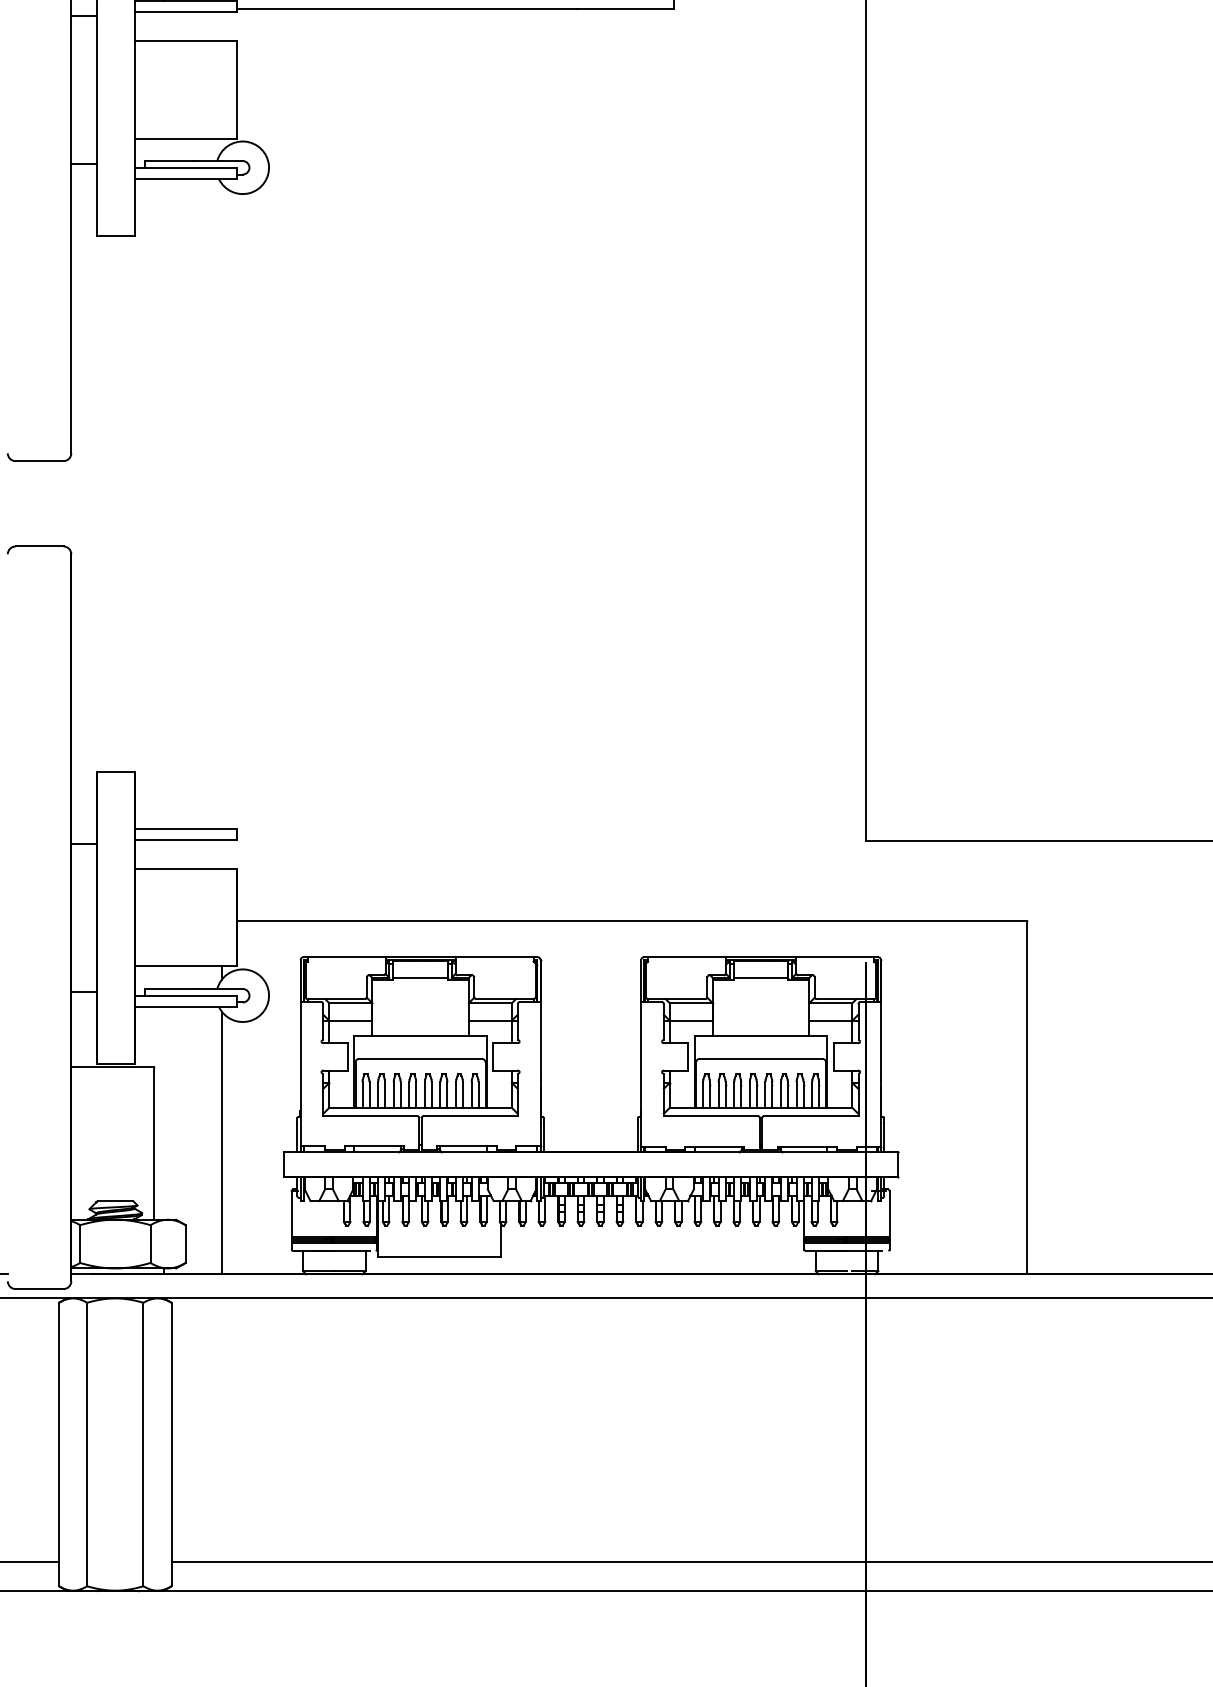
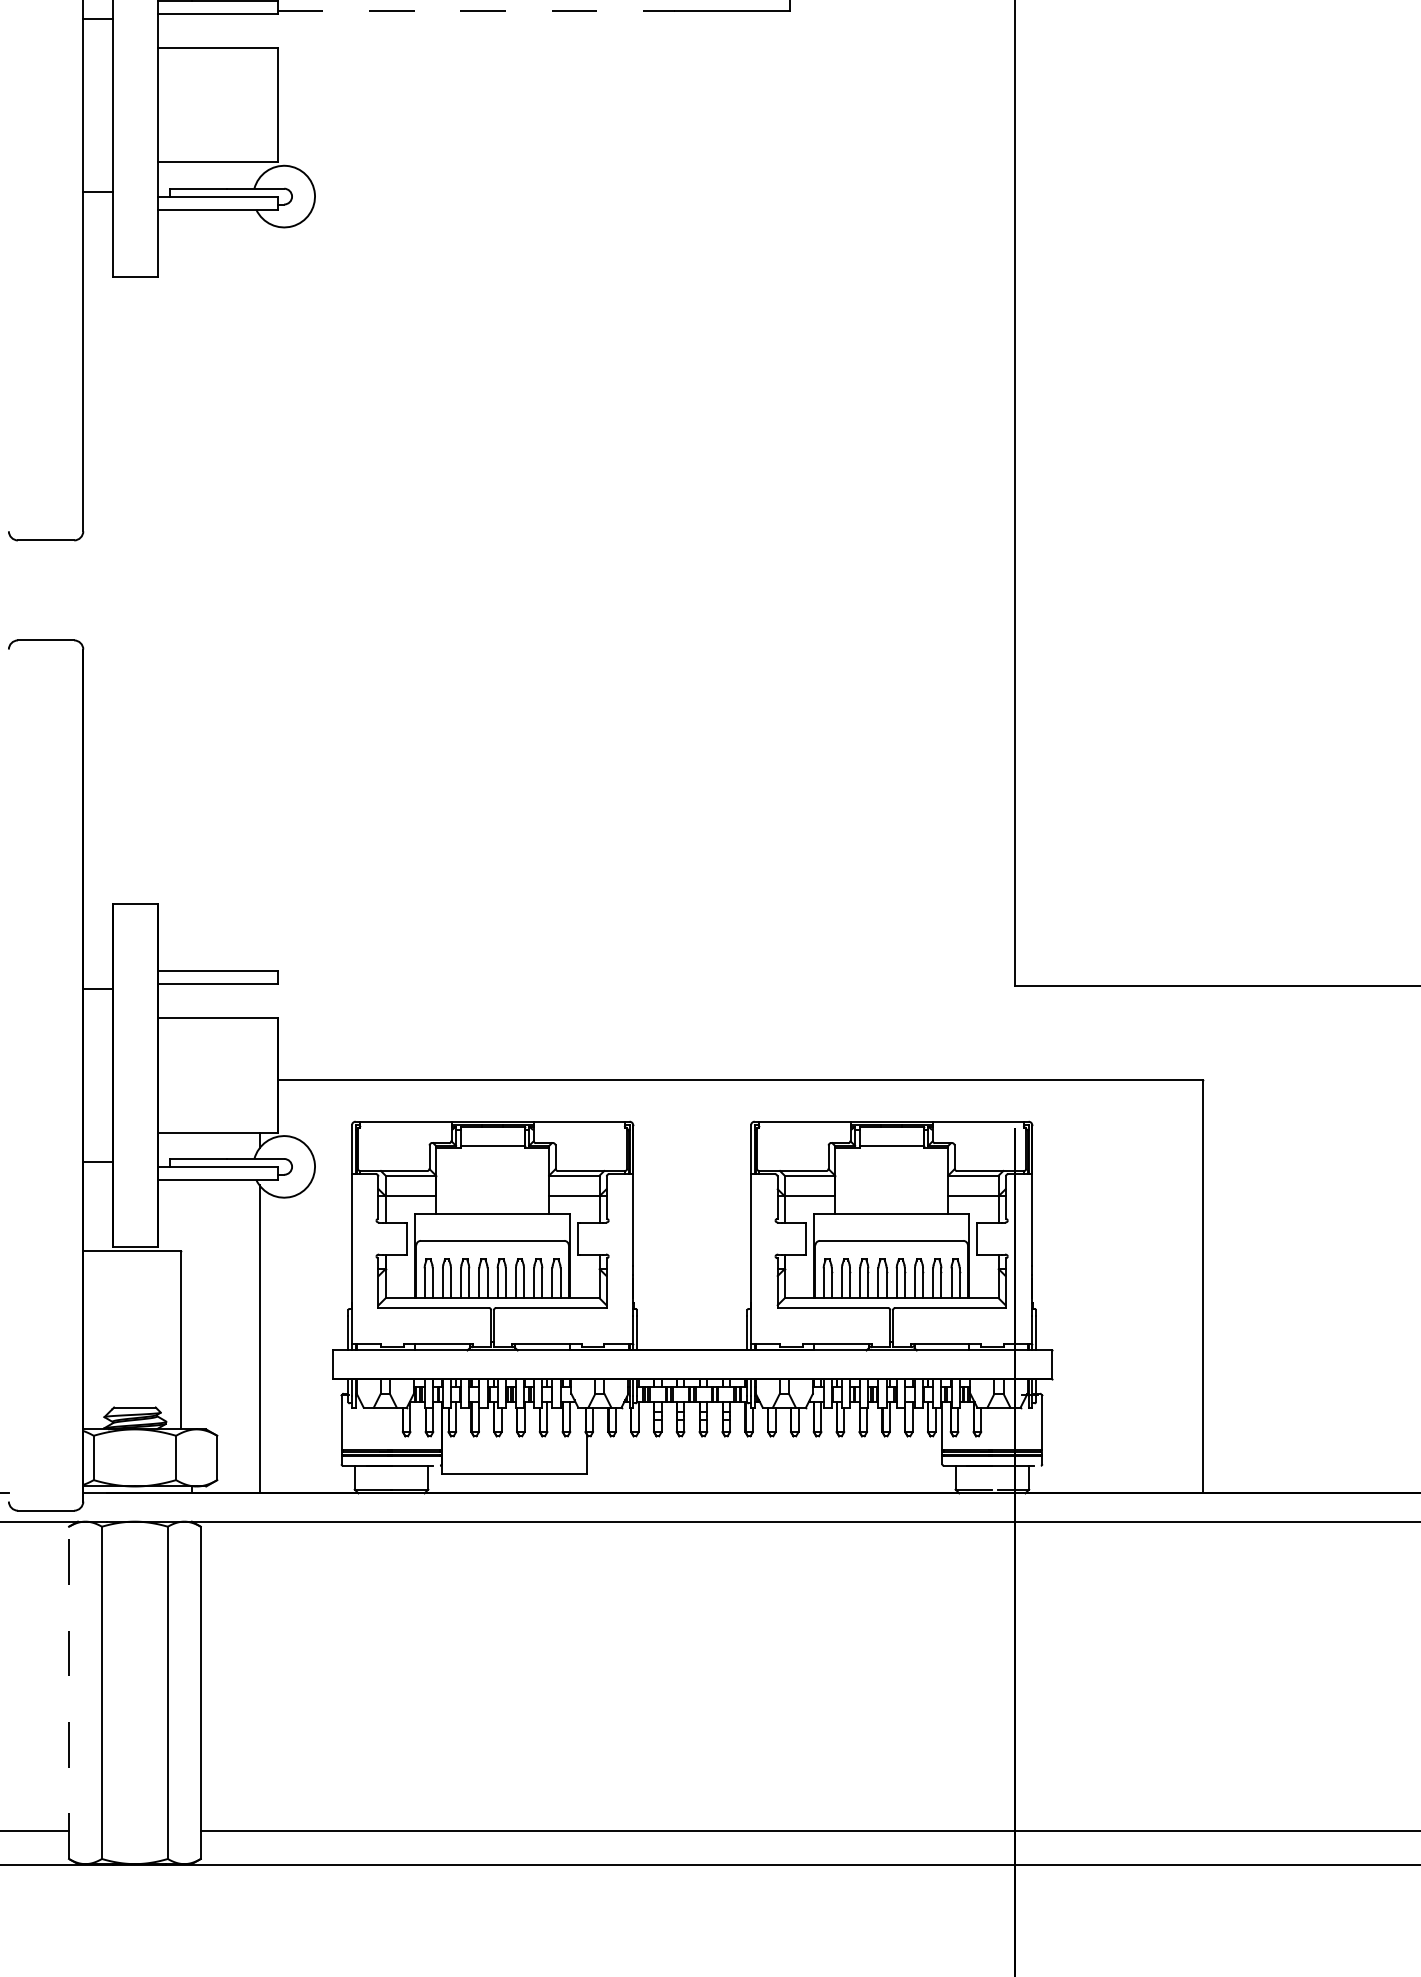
line: (406, 8) -> (476, 10), solid -> dashed
line: (59, 1444) -> (69, 1692), solid -> dashed

